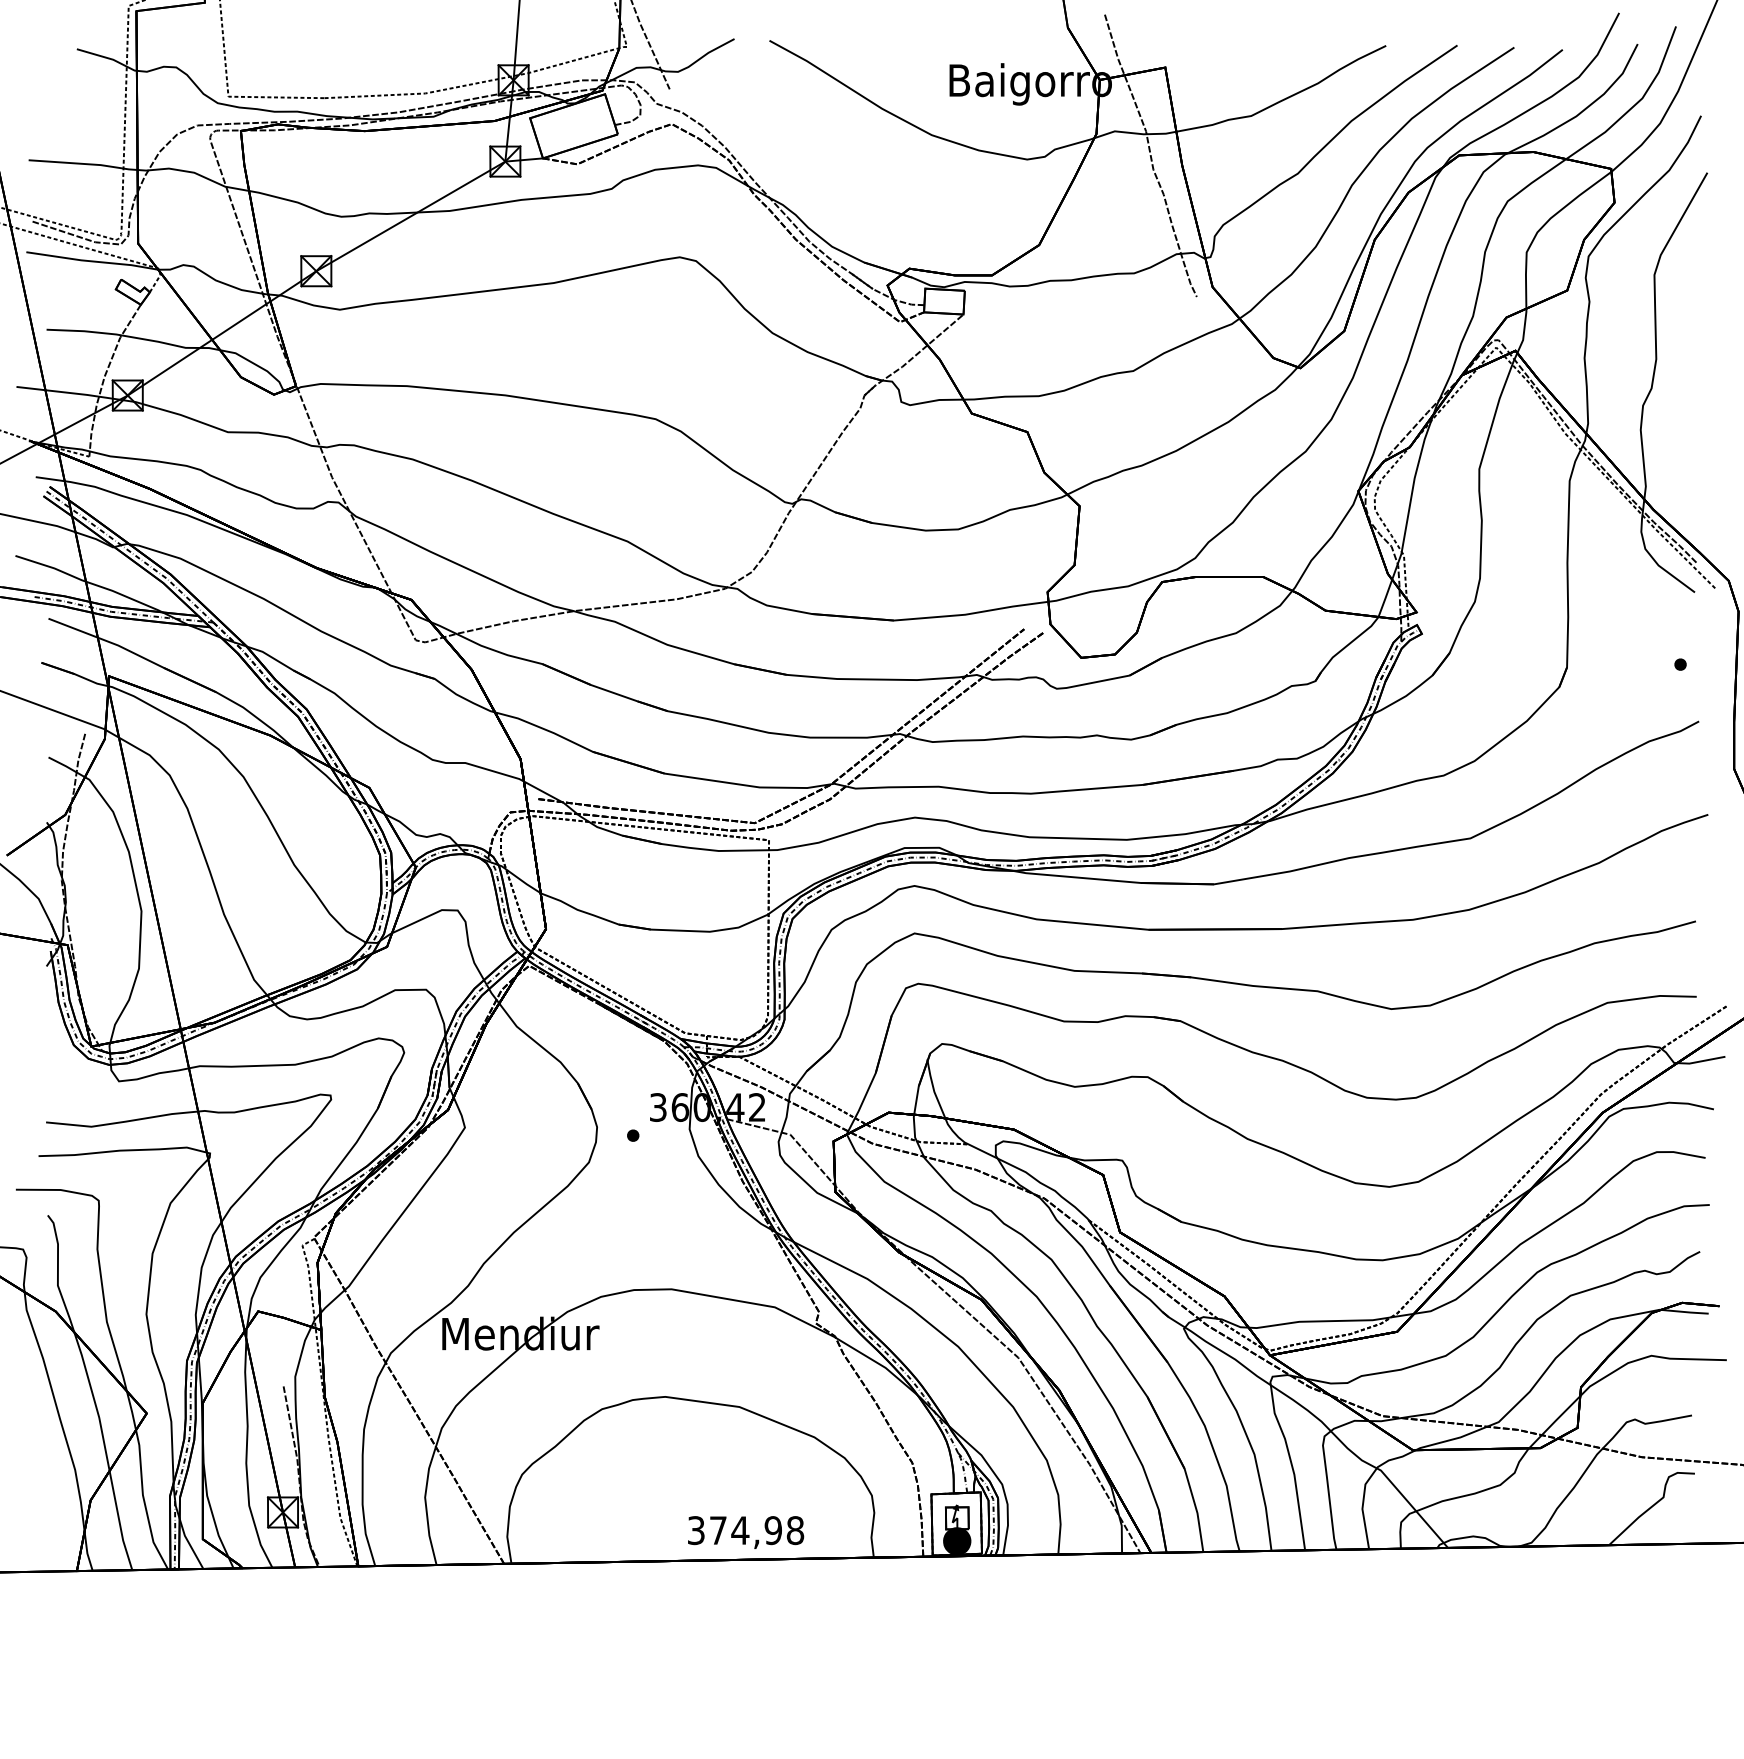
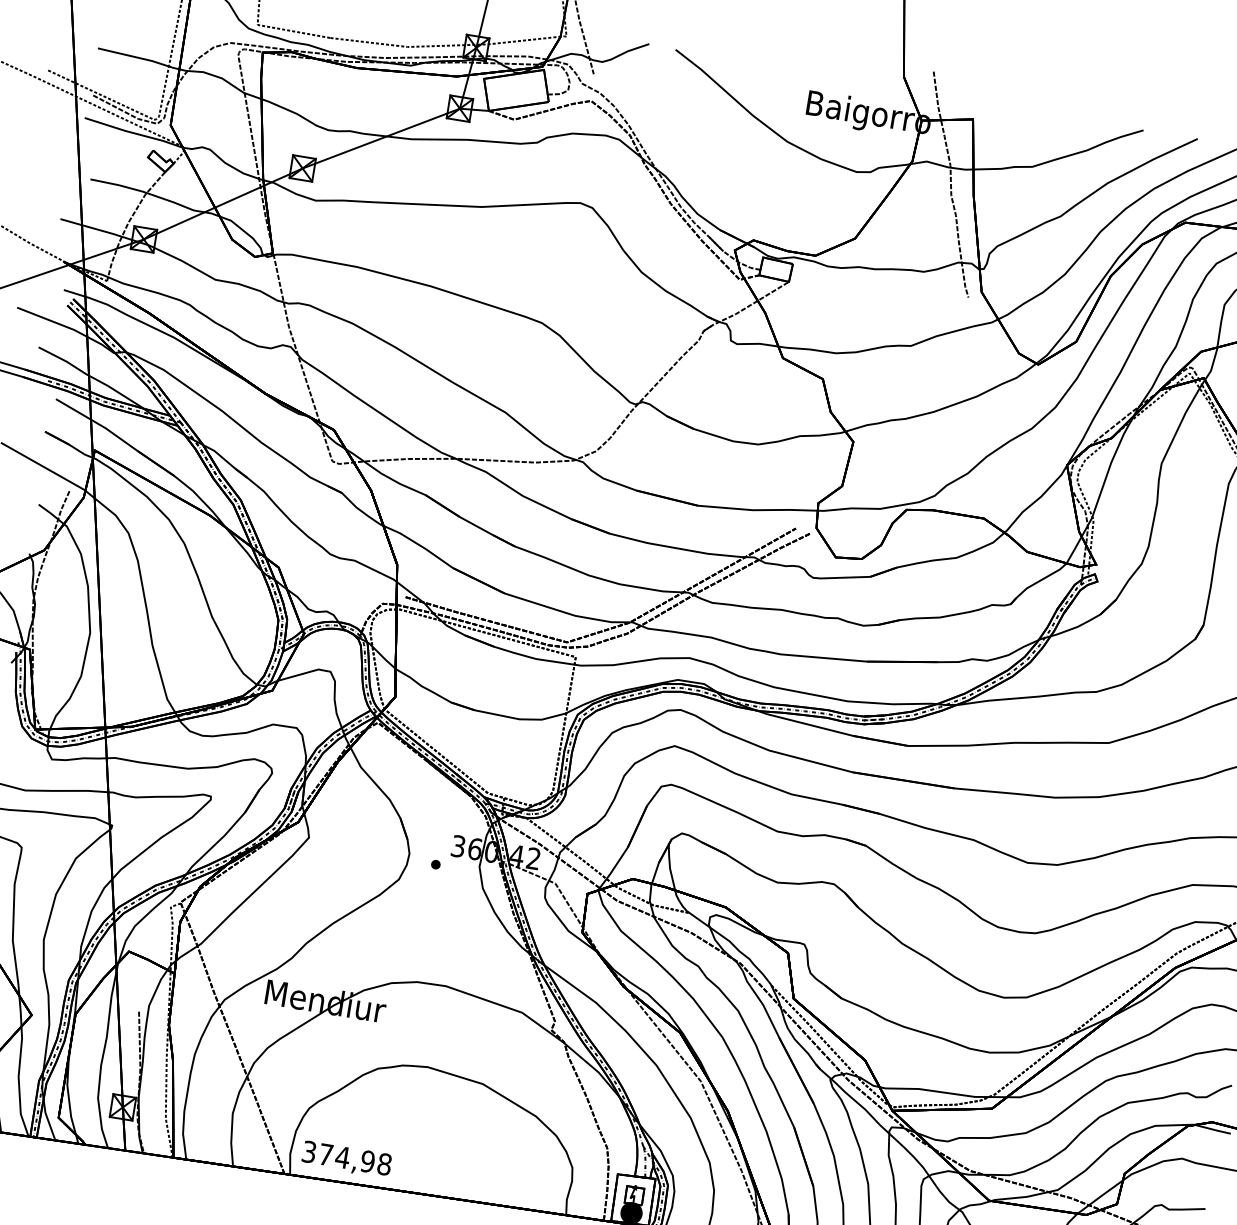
text: (746, 1532) -> (347, 1159), moved

